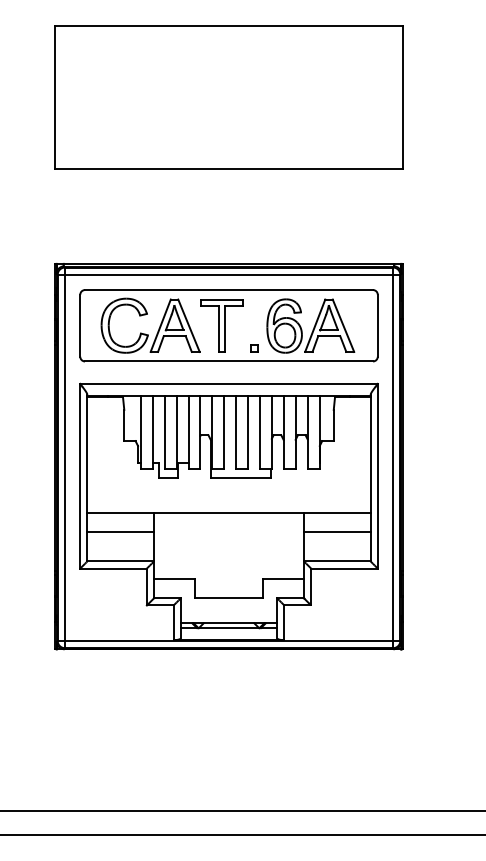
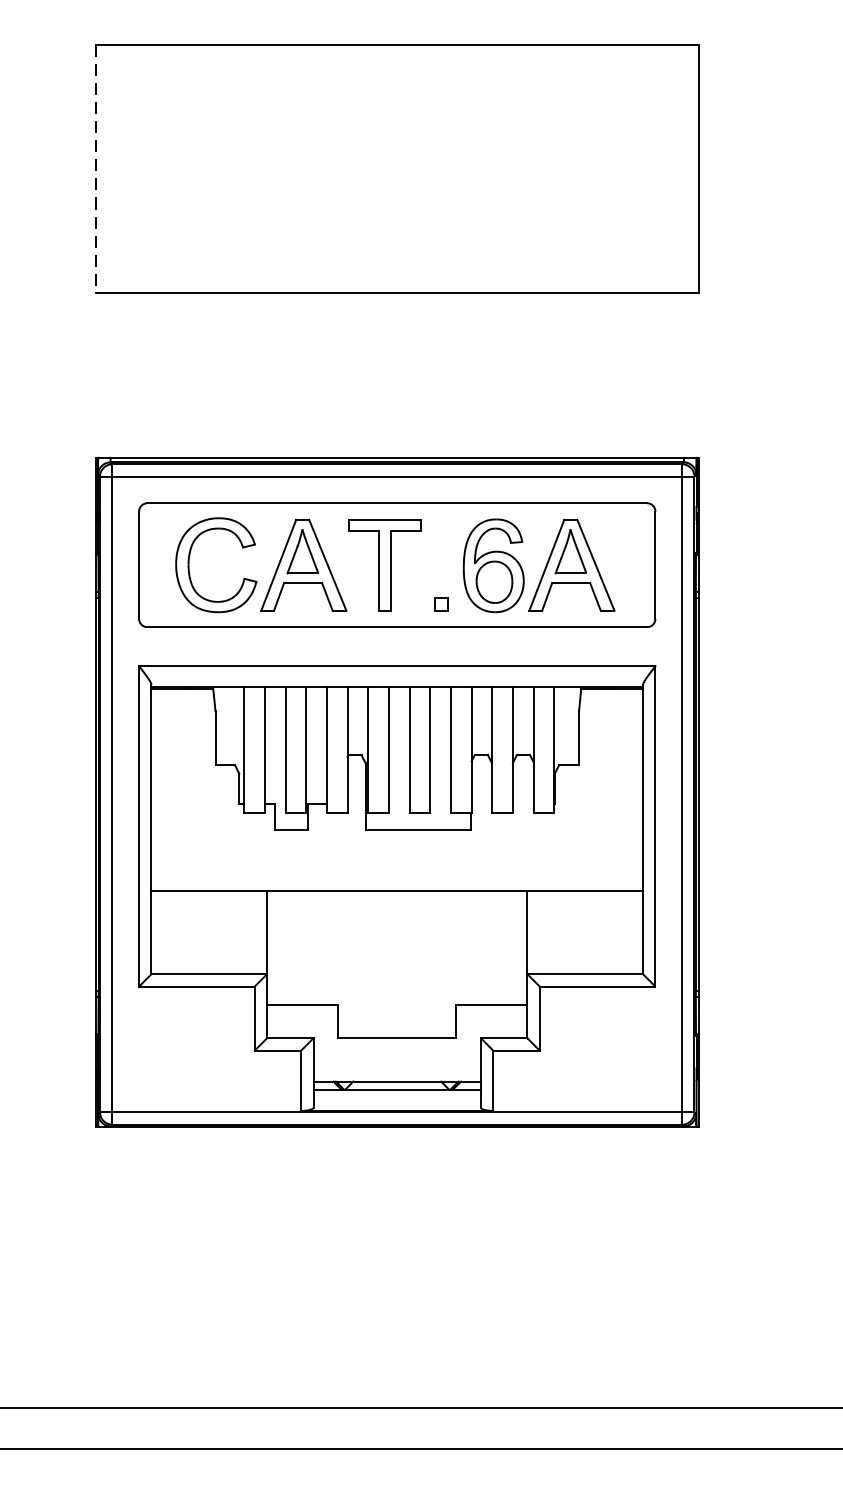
line: (55, 97) -> (96, 169), solid -> dashed
line: (120, 531) -> (208, 922), removed
line: (337, 531) -> (585, 922), removed

